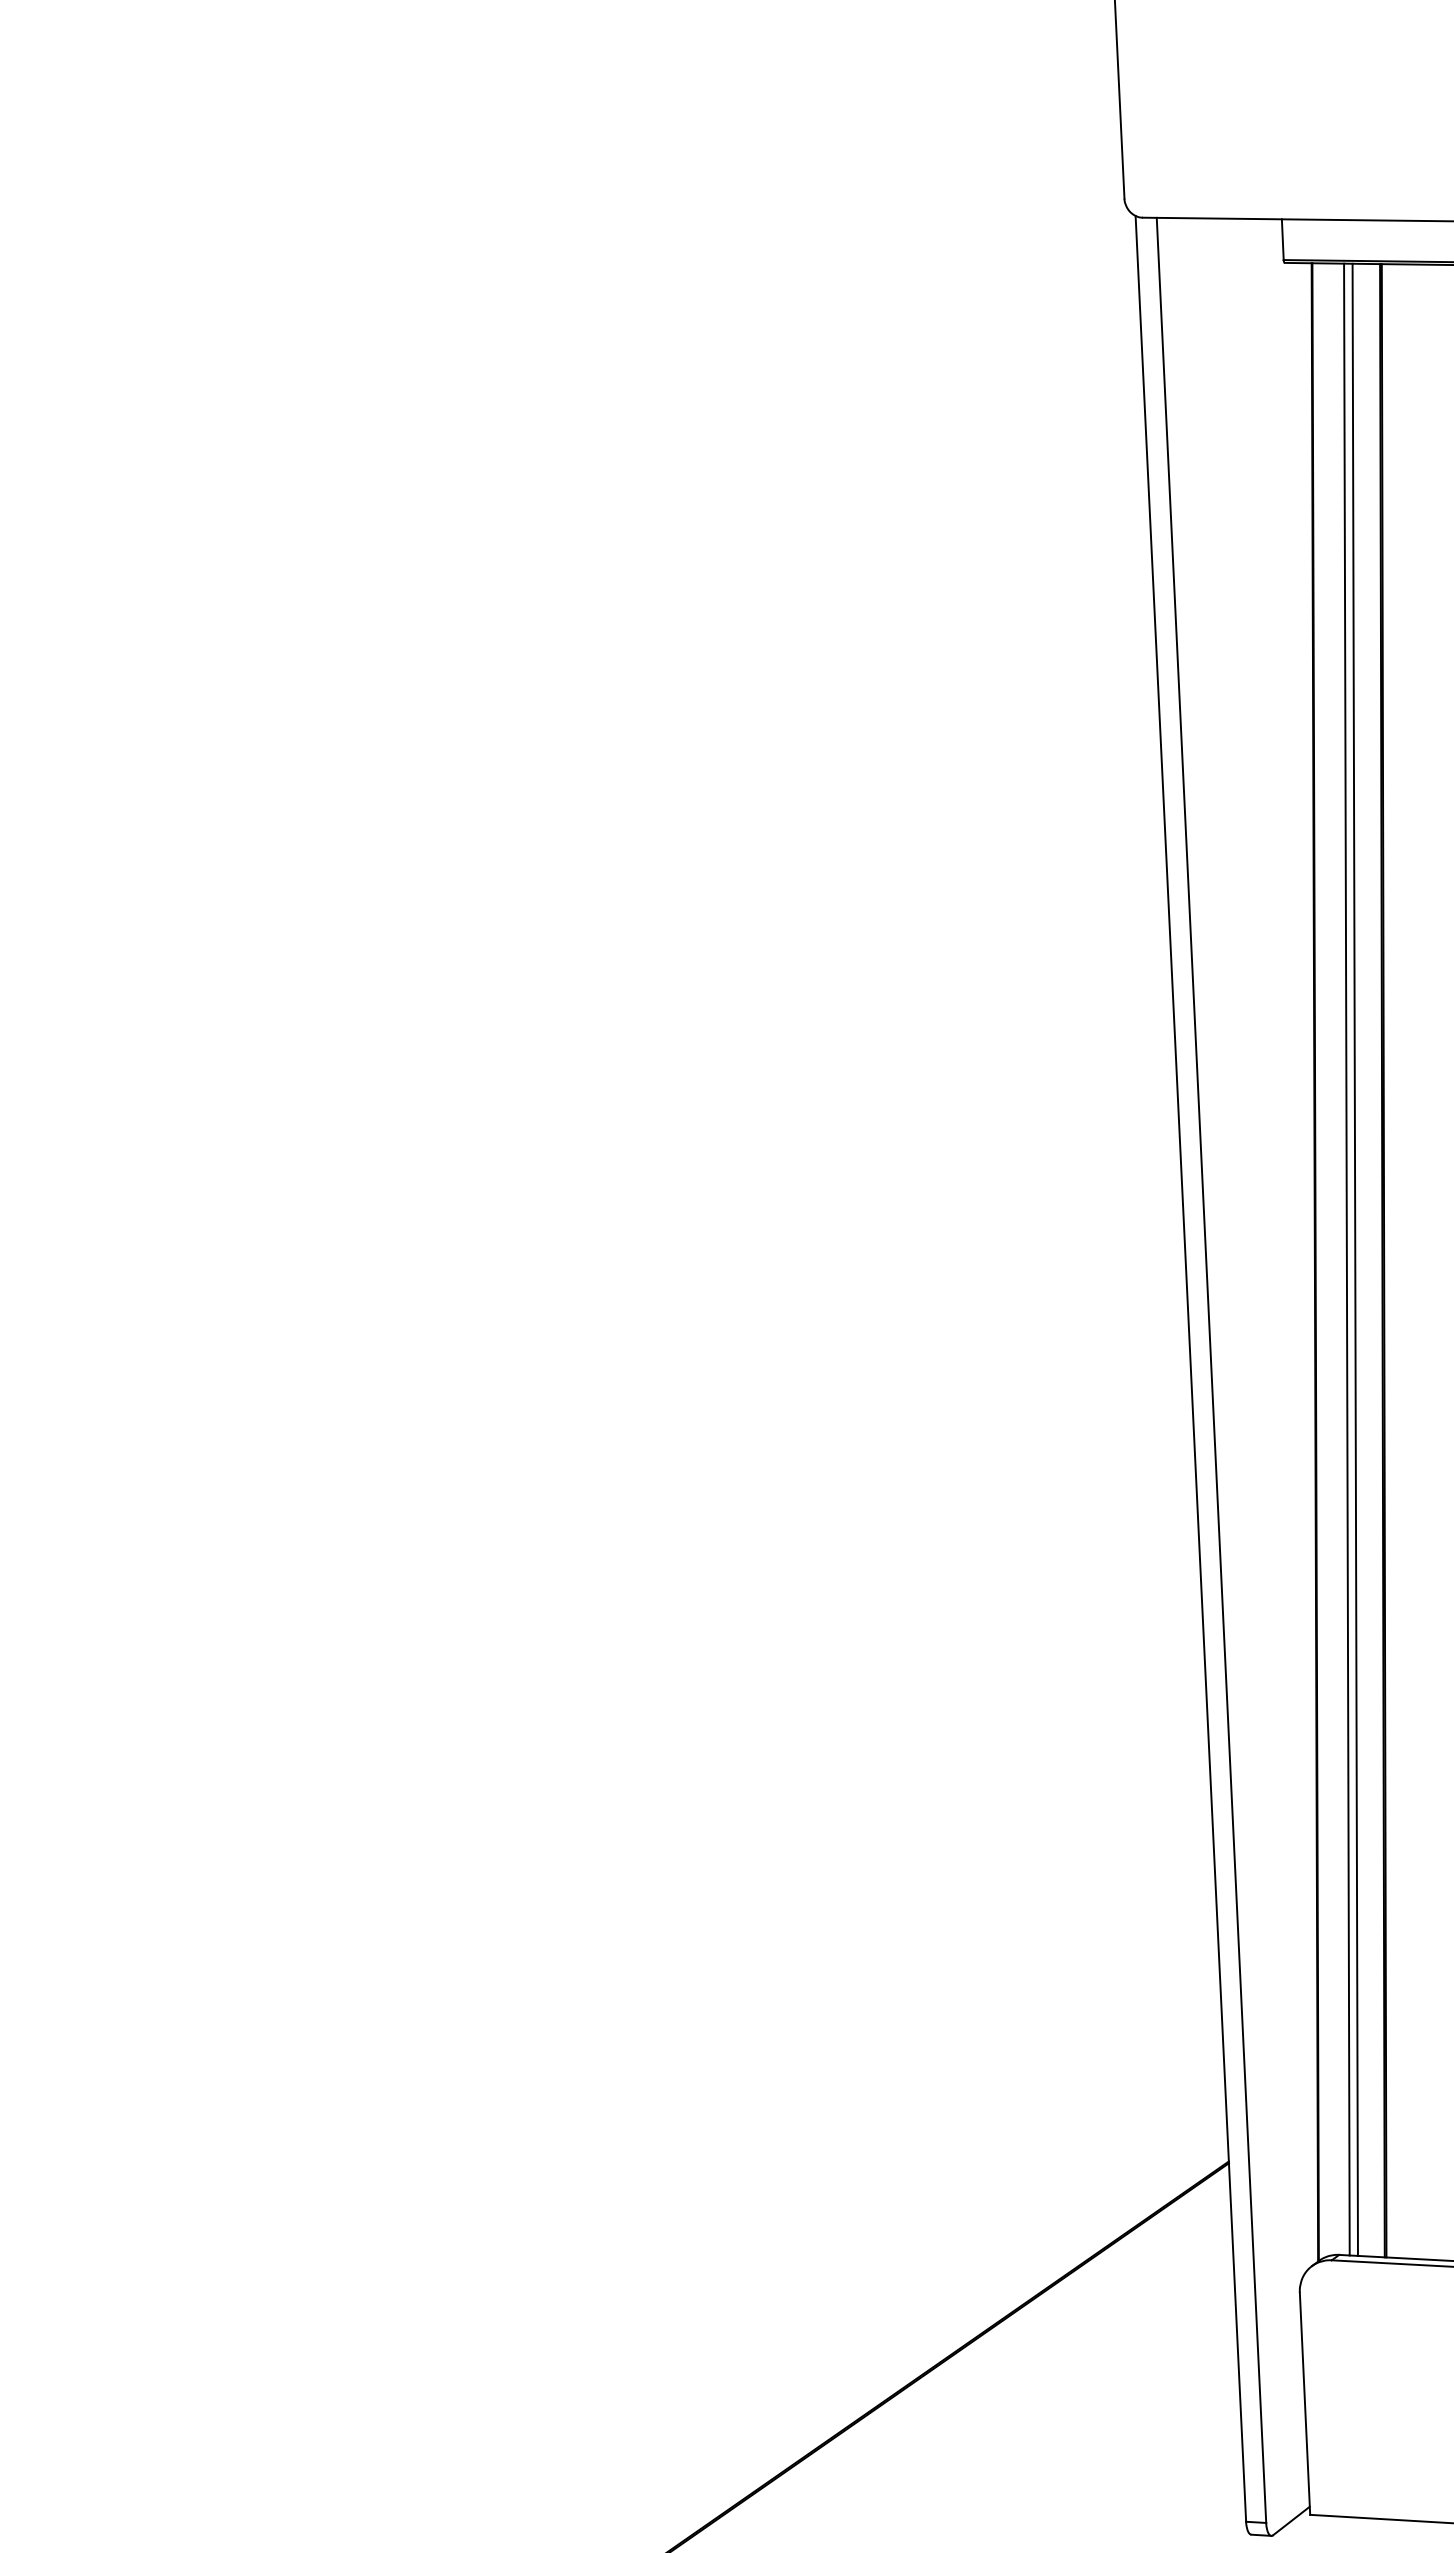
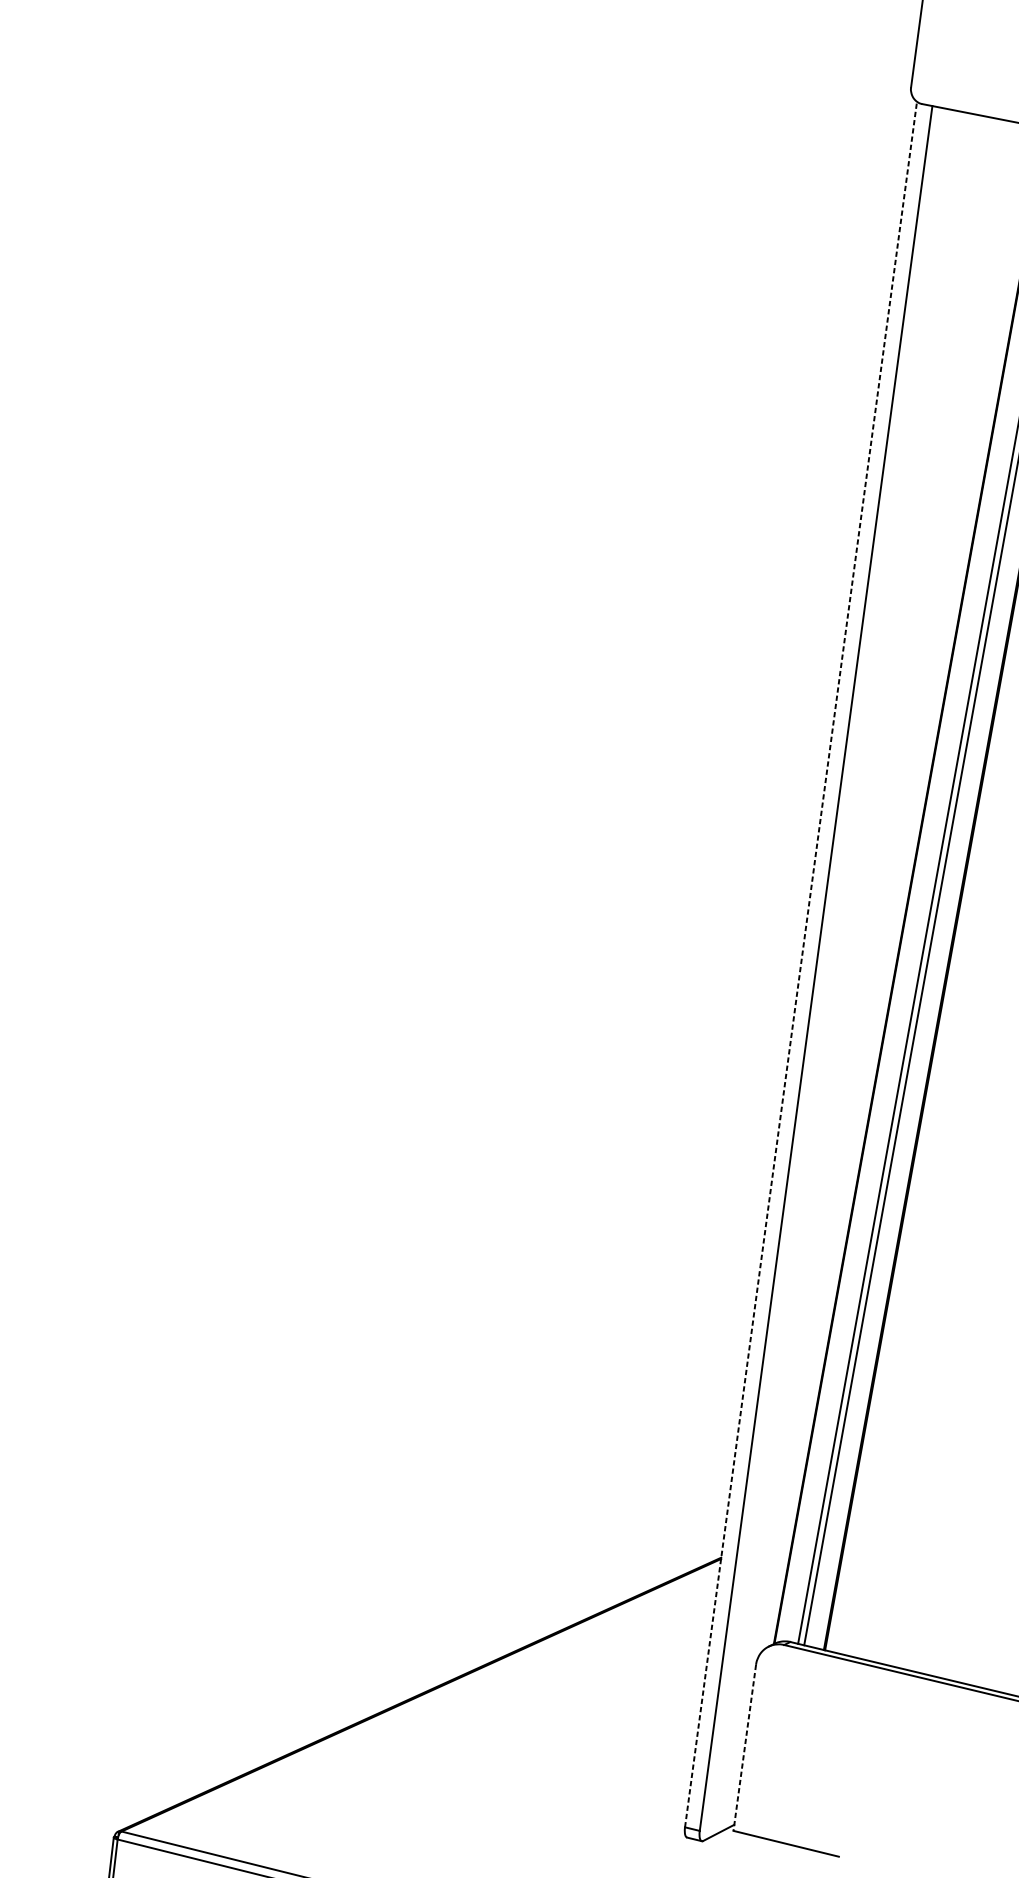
line: (1190, 1368) -> (800, 964), solid -> dashed
line: (1305, 2404) -> (745, 1748), solid -> dashed

